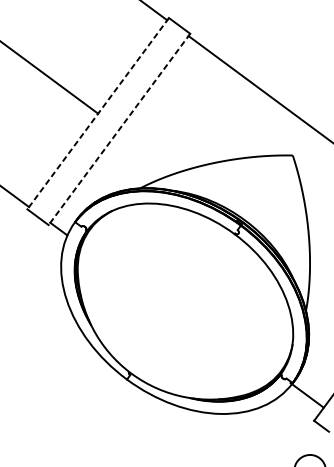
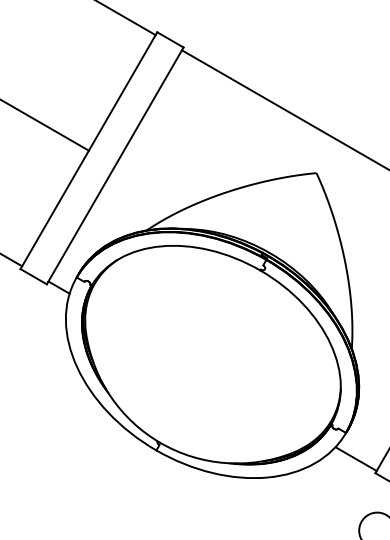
line: (97, 113) -> (88, 150), dashed -> solid
line: (119, 129) -> (115, 165), dashed -> solid
line: (306, 394) -> (355, 458), moved

